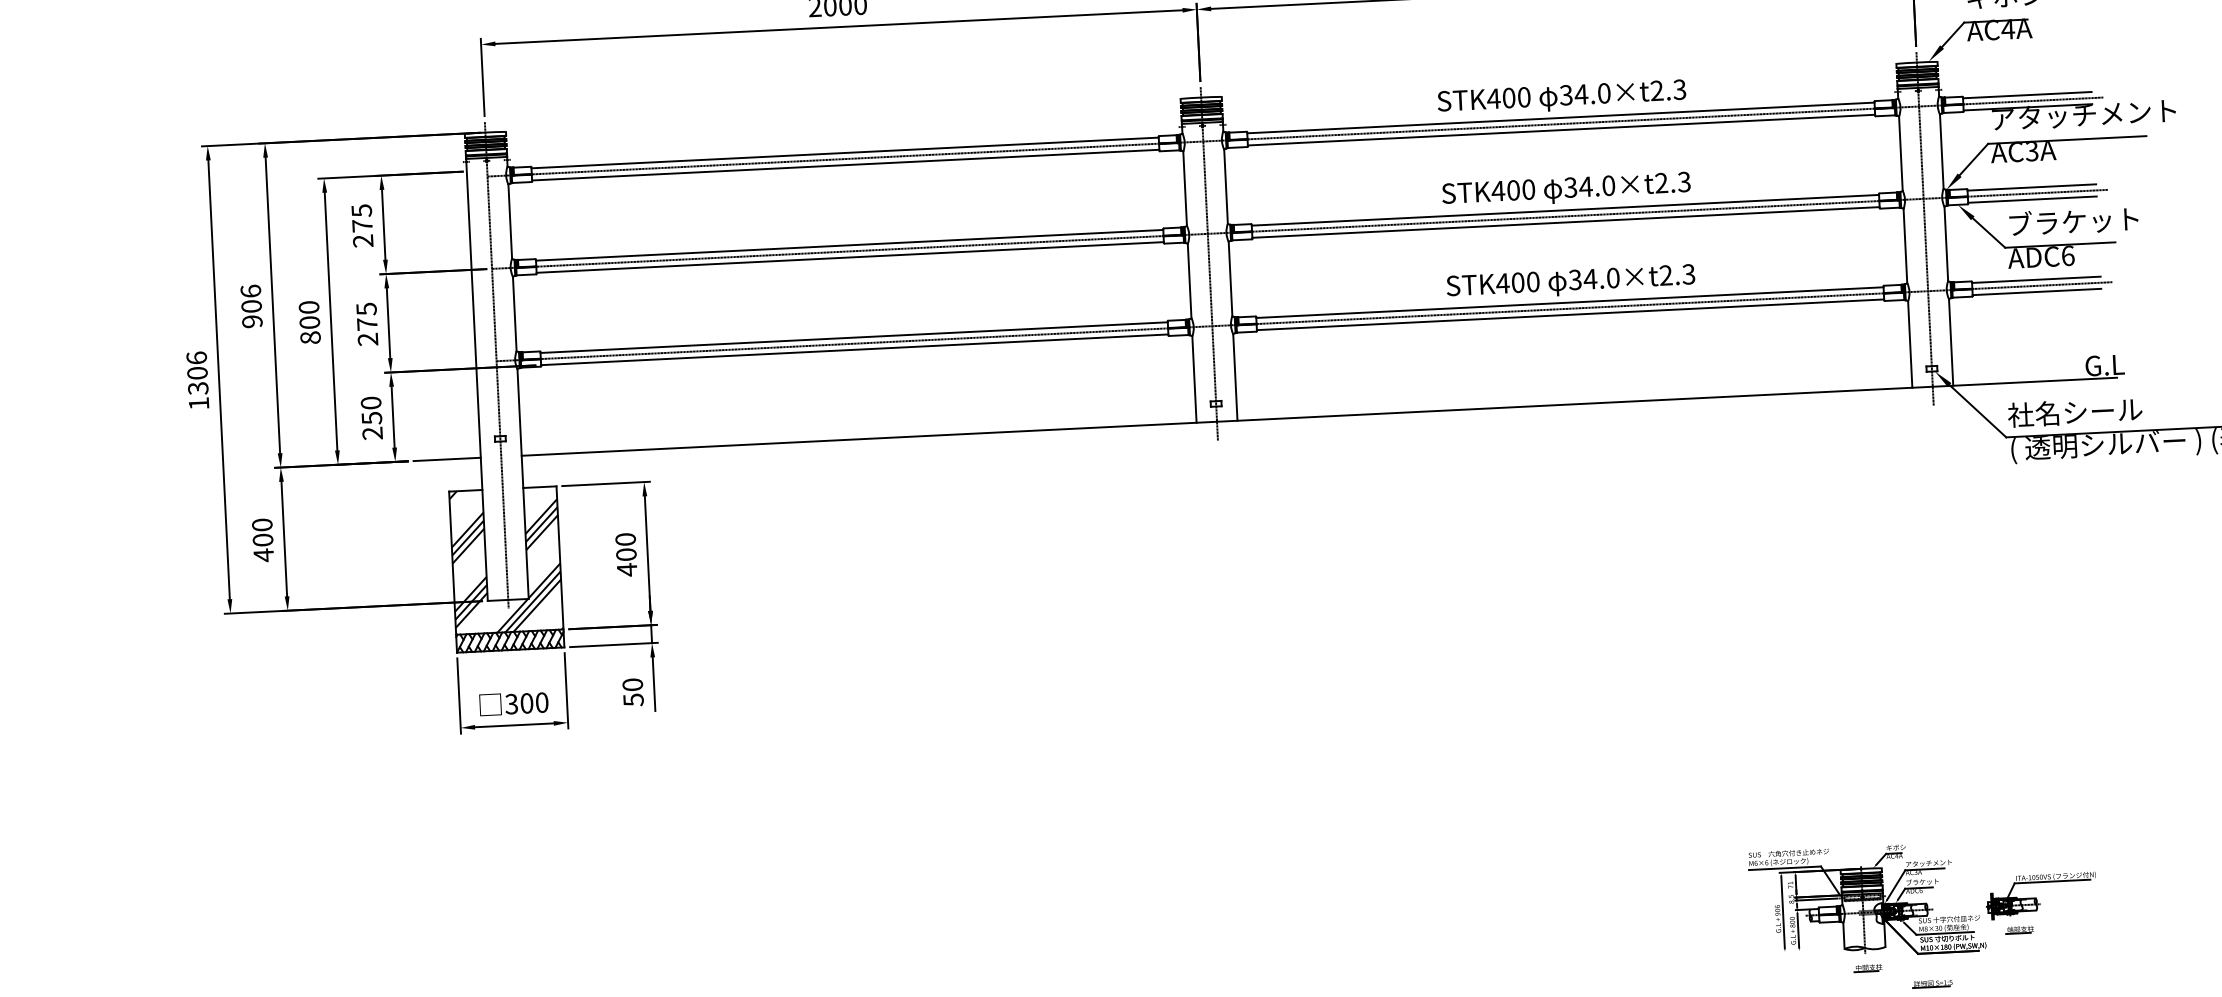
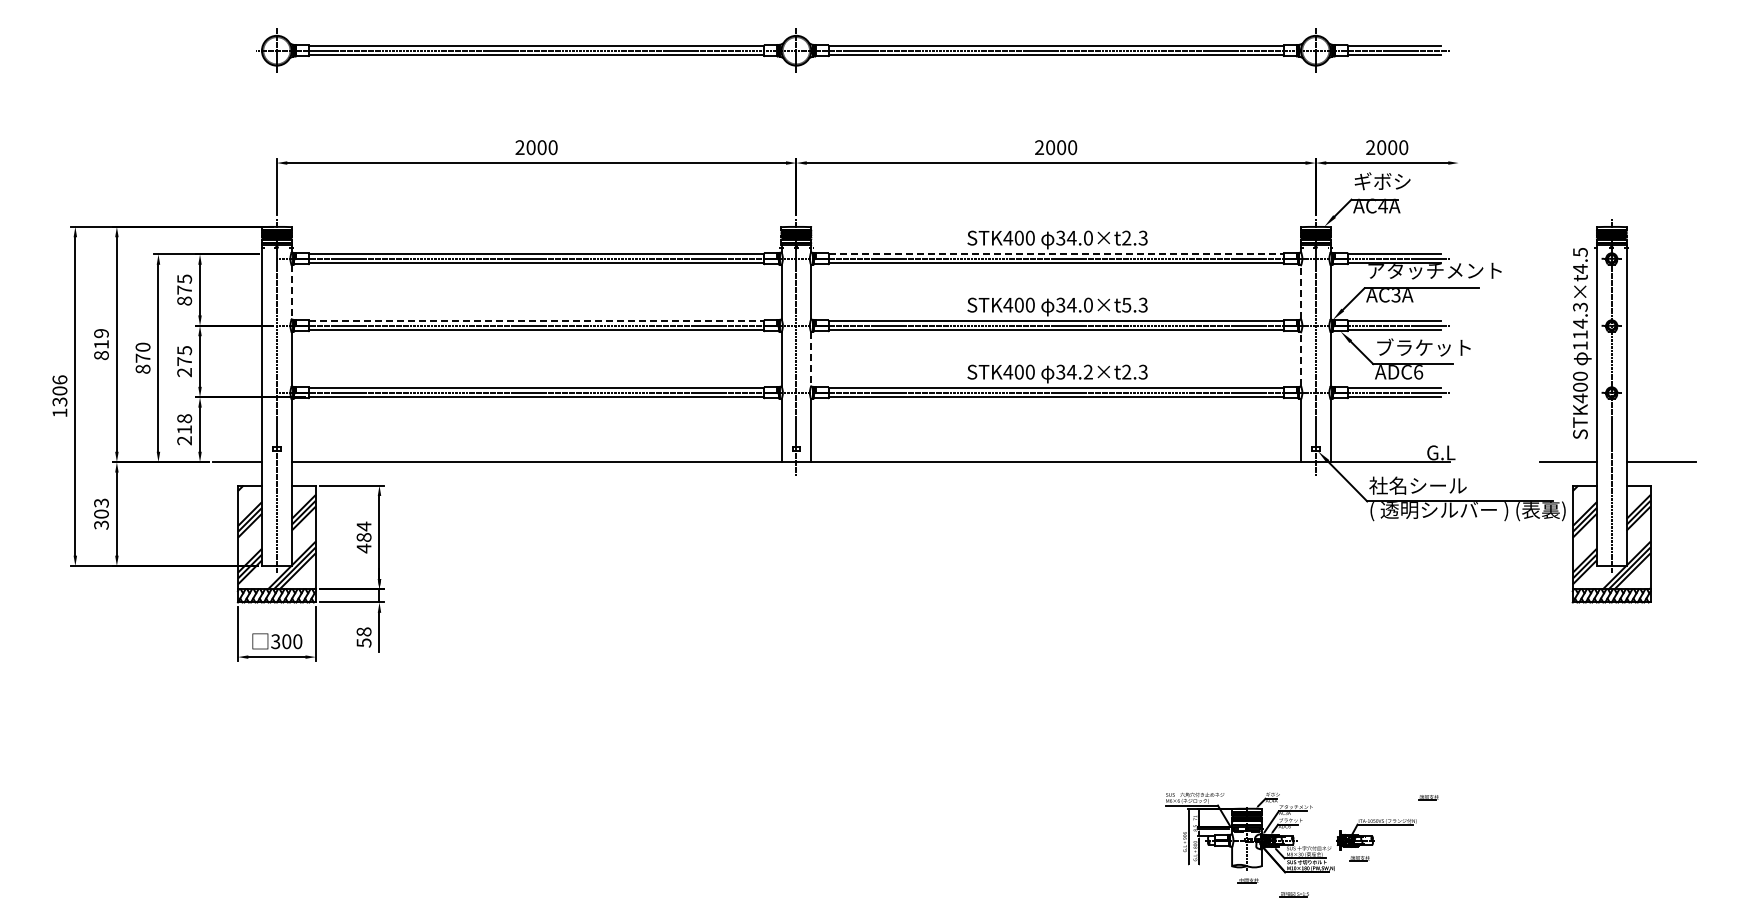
line: (1561, 118) -> (1056, 254), solid -> dashed
line: (1901, 152) -> (1301, 291), solid -> dashed
text: (1661, 182) -> (1126, 304), 34.0×t2.3 -> 34.0×t5.3
line: (509, 221) -> (291, 292), solid -> dashed
text: (363, 240) -> (184, 300), 275 -> 875
line: (1906, 244) -> (1301, 358), solid -> dashed
line: (849, 245) -> (536, 321), solid -> dashed
text: (1612, 277) -> (1087, 371), 34.0×t2.3 -> 34.2×t2.3
line: (1230, 279) -> (811, 359), solid -> dashed
text: (251, 306) -> (101, 344), 906 -> 819
text: (309, 321) -> (142, 357), 800 -> 870
text: (371, 411) -> (184, 424), 250 -> 218
text: (263, 540) -> (101, 514), 400 -> 303
text: (625, 546) -> (363, 531), 400 -> 484
text: (633, 684) -> (364, 631), 50 -> 58
part: (2110, 841) -> (1428, 797), added

